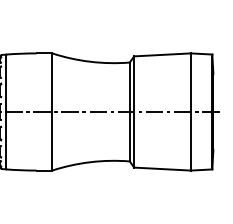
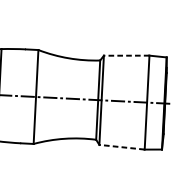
line: (161, 54) -> (125, 55), solid -> dashed
line: (161, 169) -> (121, 147), solid -> dashed

